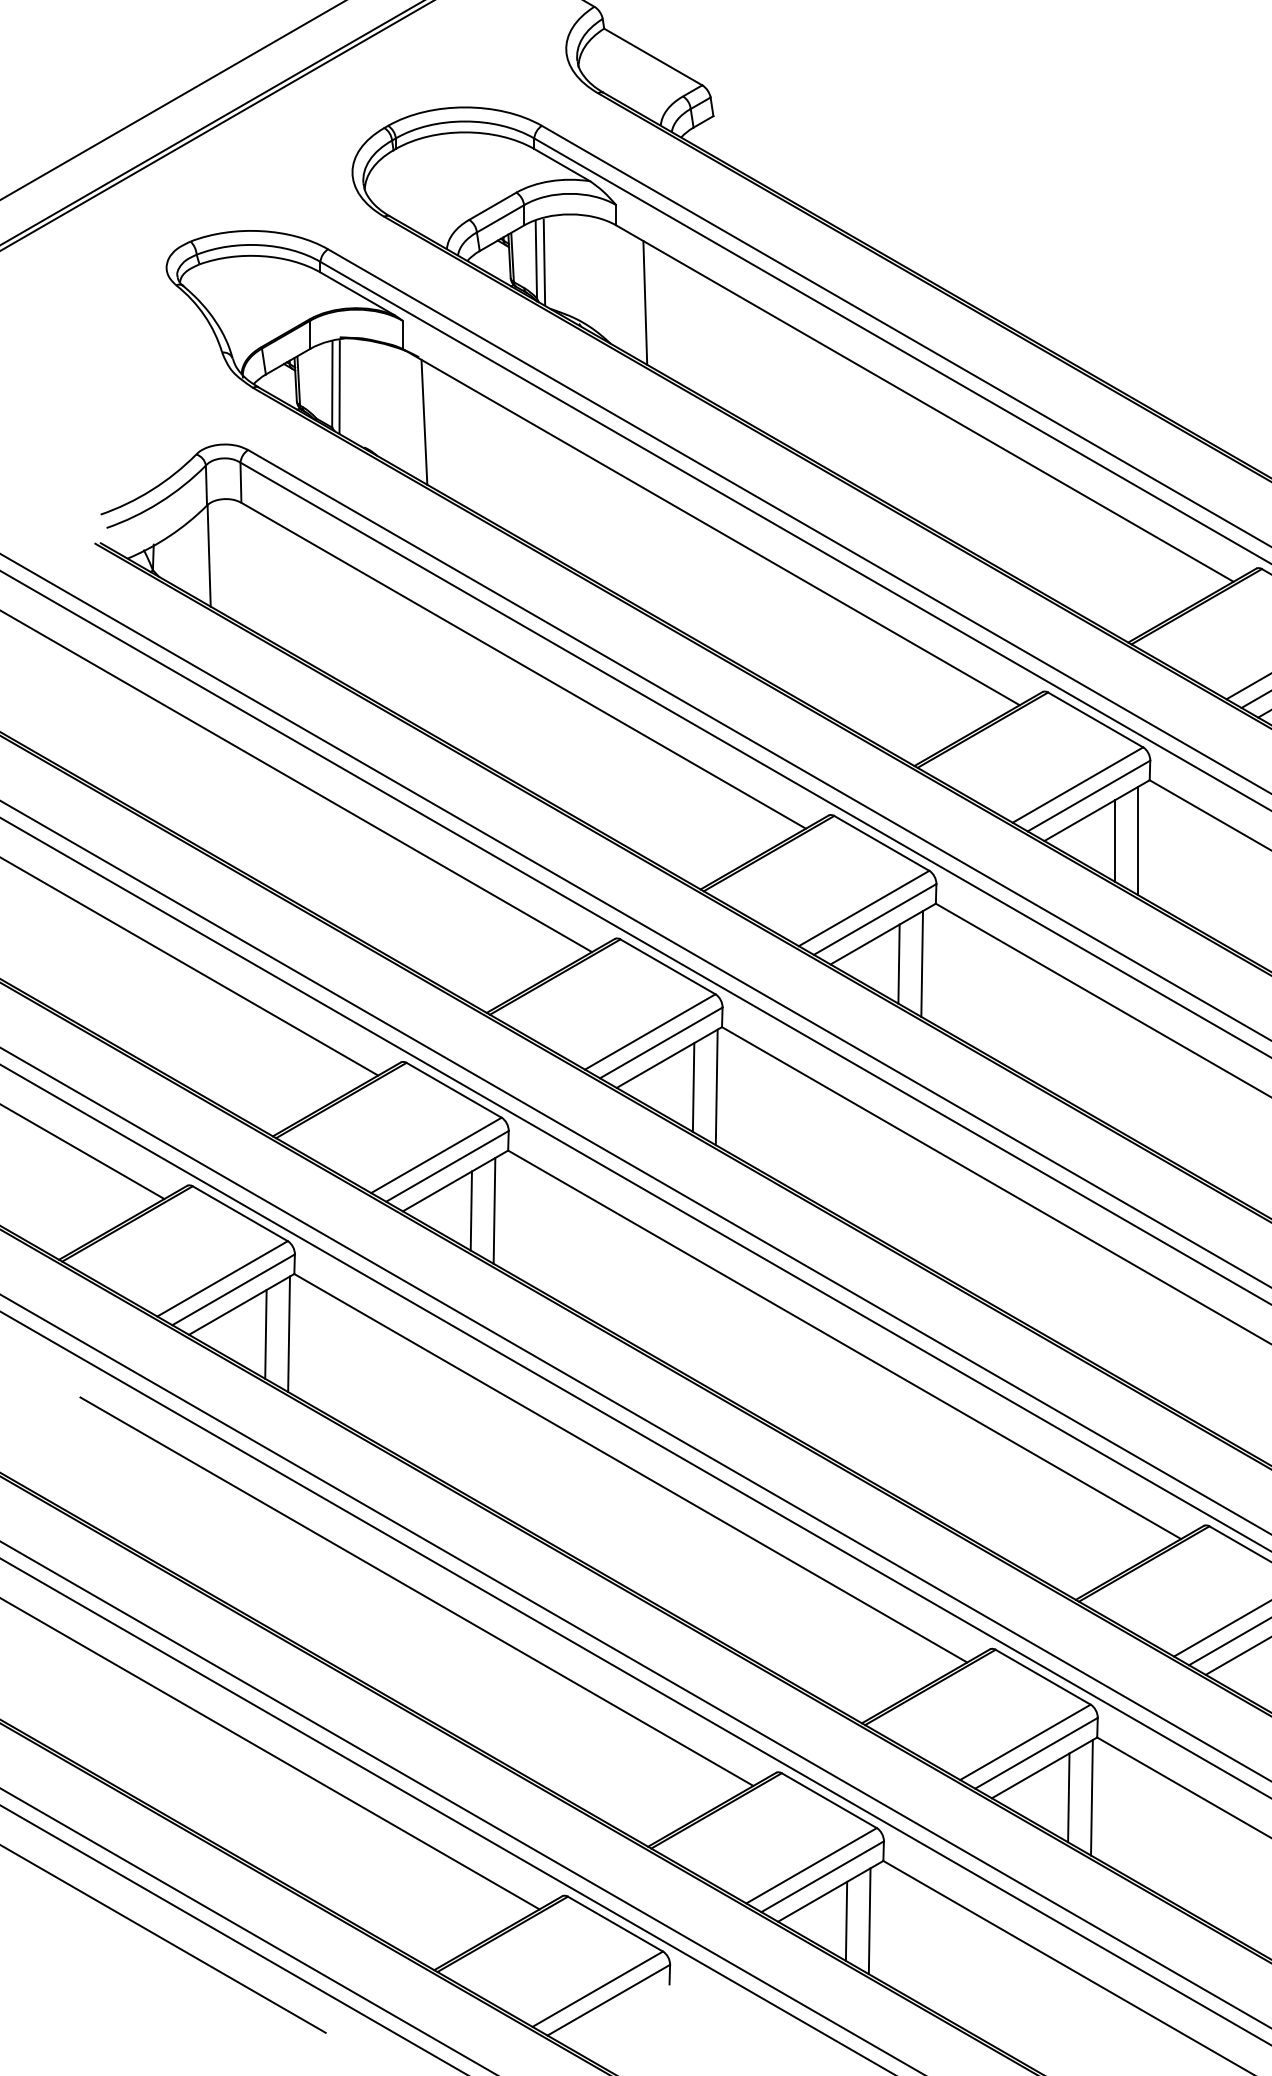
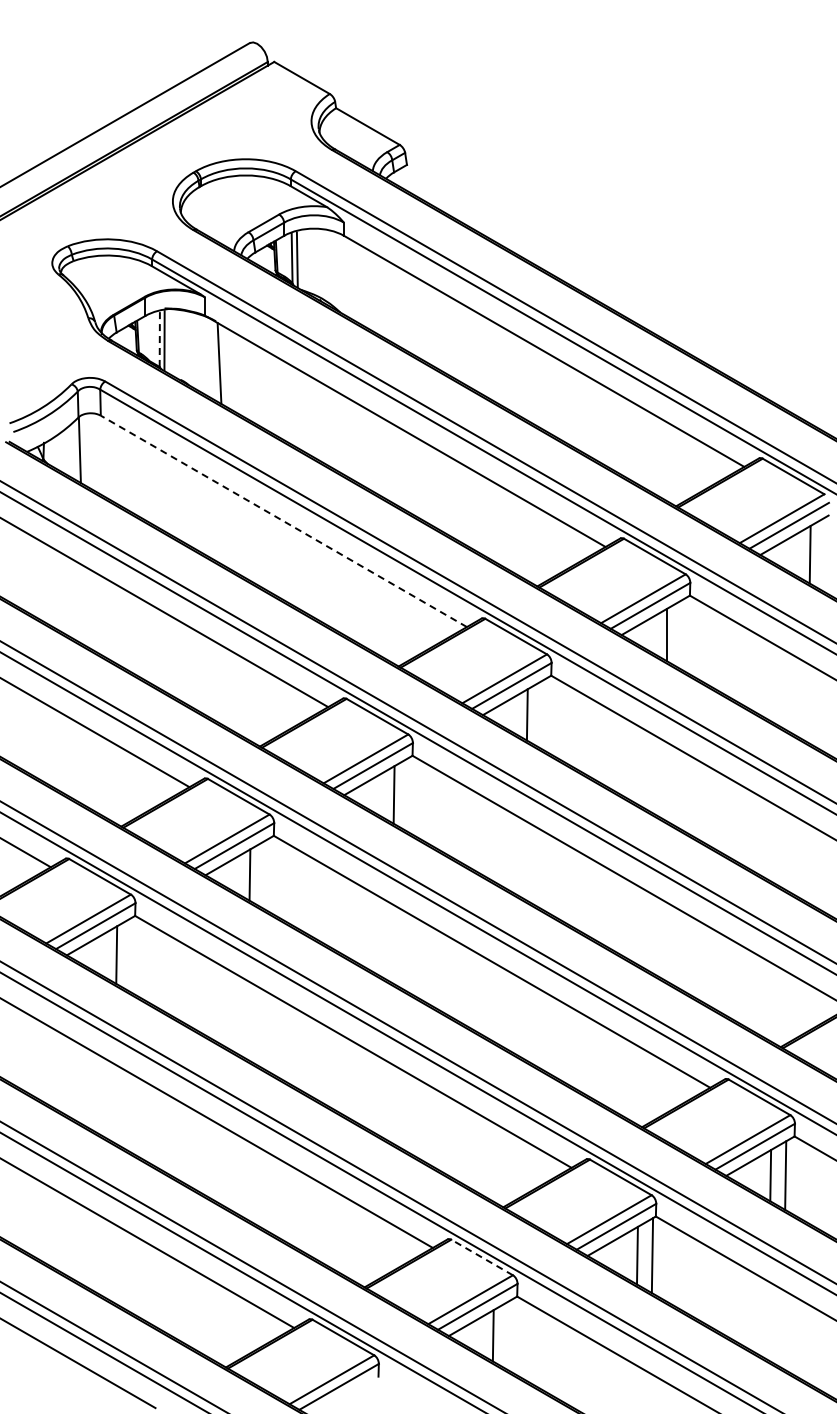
line: (644, 302) -> (362, 285), removed
line: (331, 385) -> (159, 339), solid -> dashed
line: (523, 665) -> (283, 521), solid -> dashed
line: (1138, 841) -> (682, 635), removed
line: (920, 963) -> (541, 714), removed
line: (715, 1086) -> (408, 794), removed
line: (493, 1210) -> (264, 874), removed
line: (288, 1333) -> (131, 954), removed
line: (829, 1800) -> (482, 1257), solid -> dashed
line: (868, 1920) -> (507, 1335), removed

